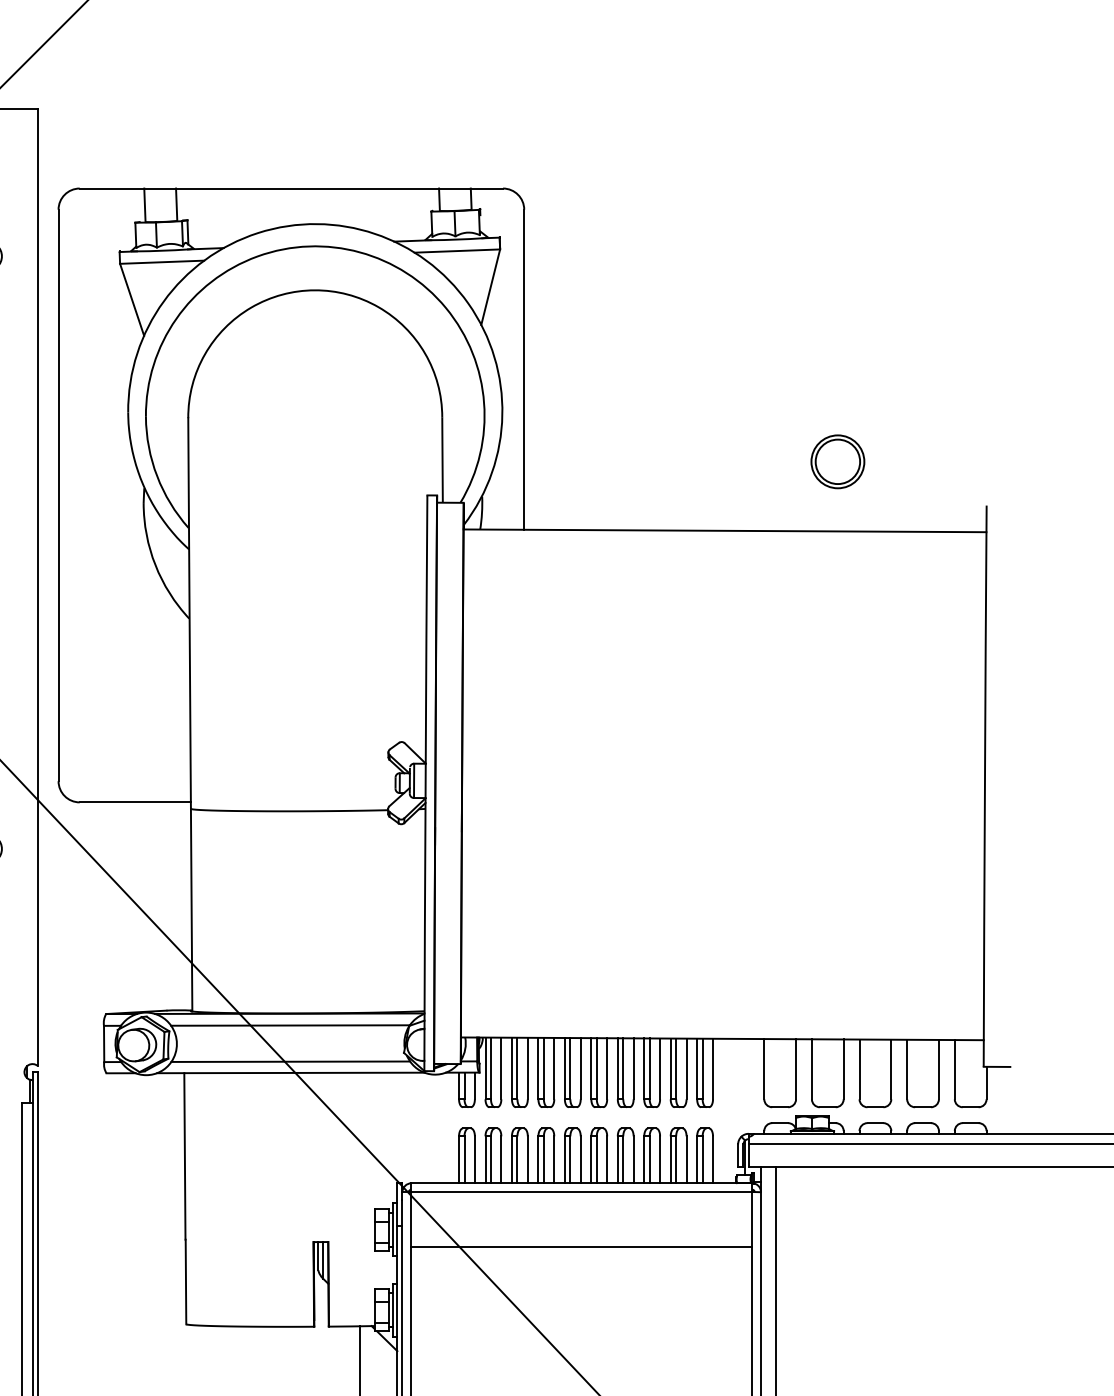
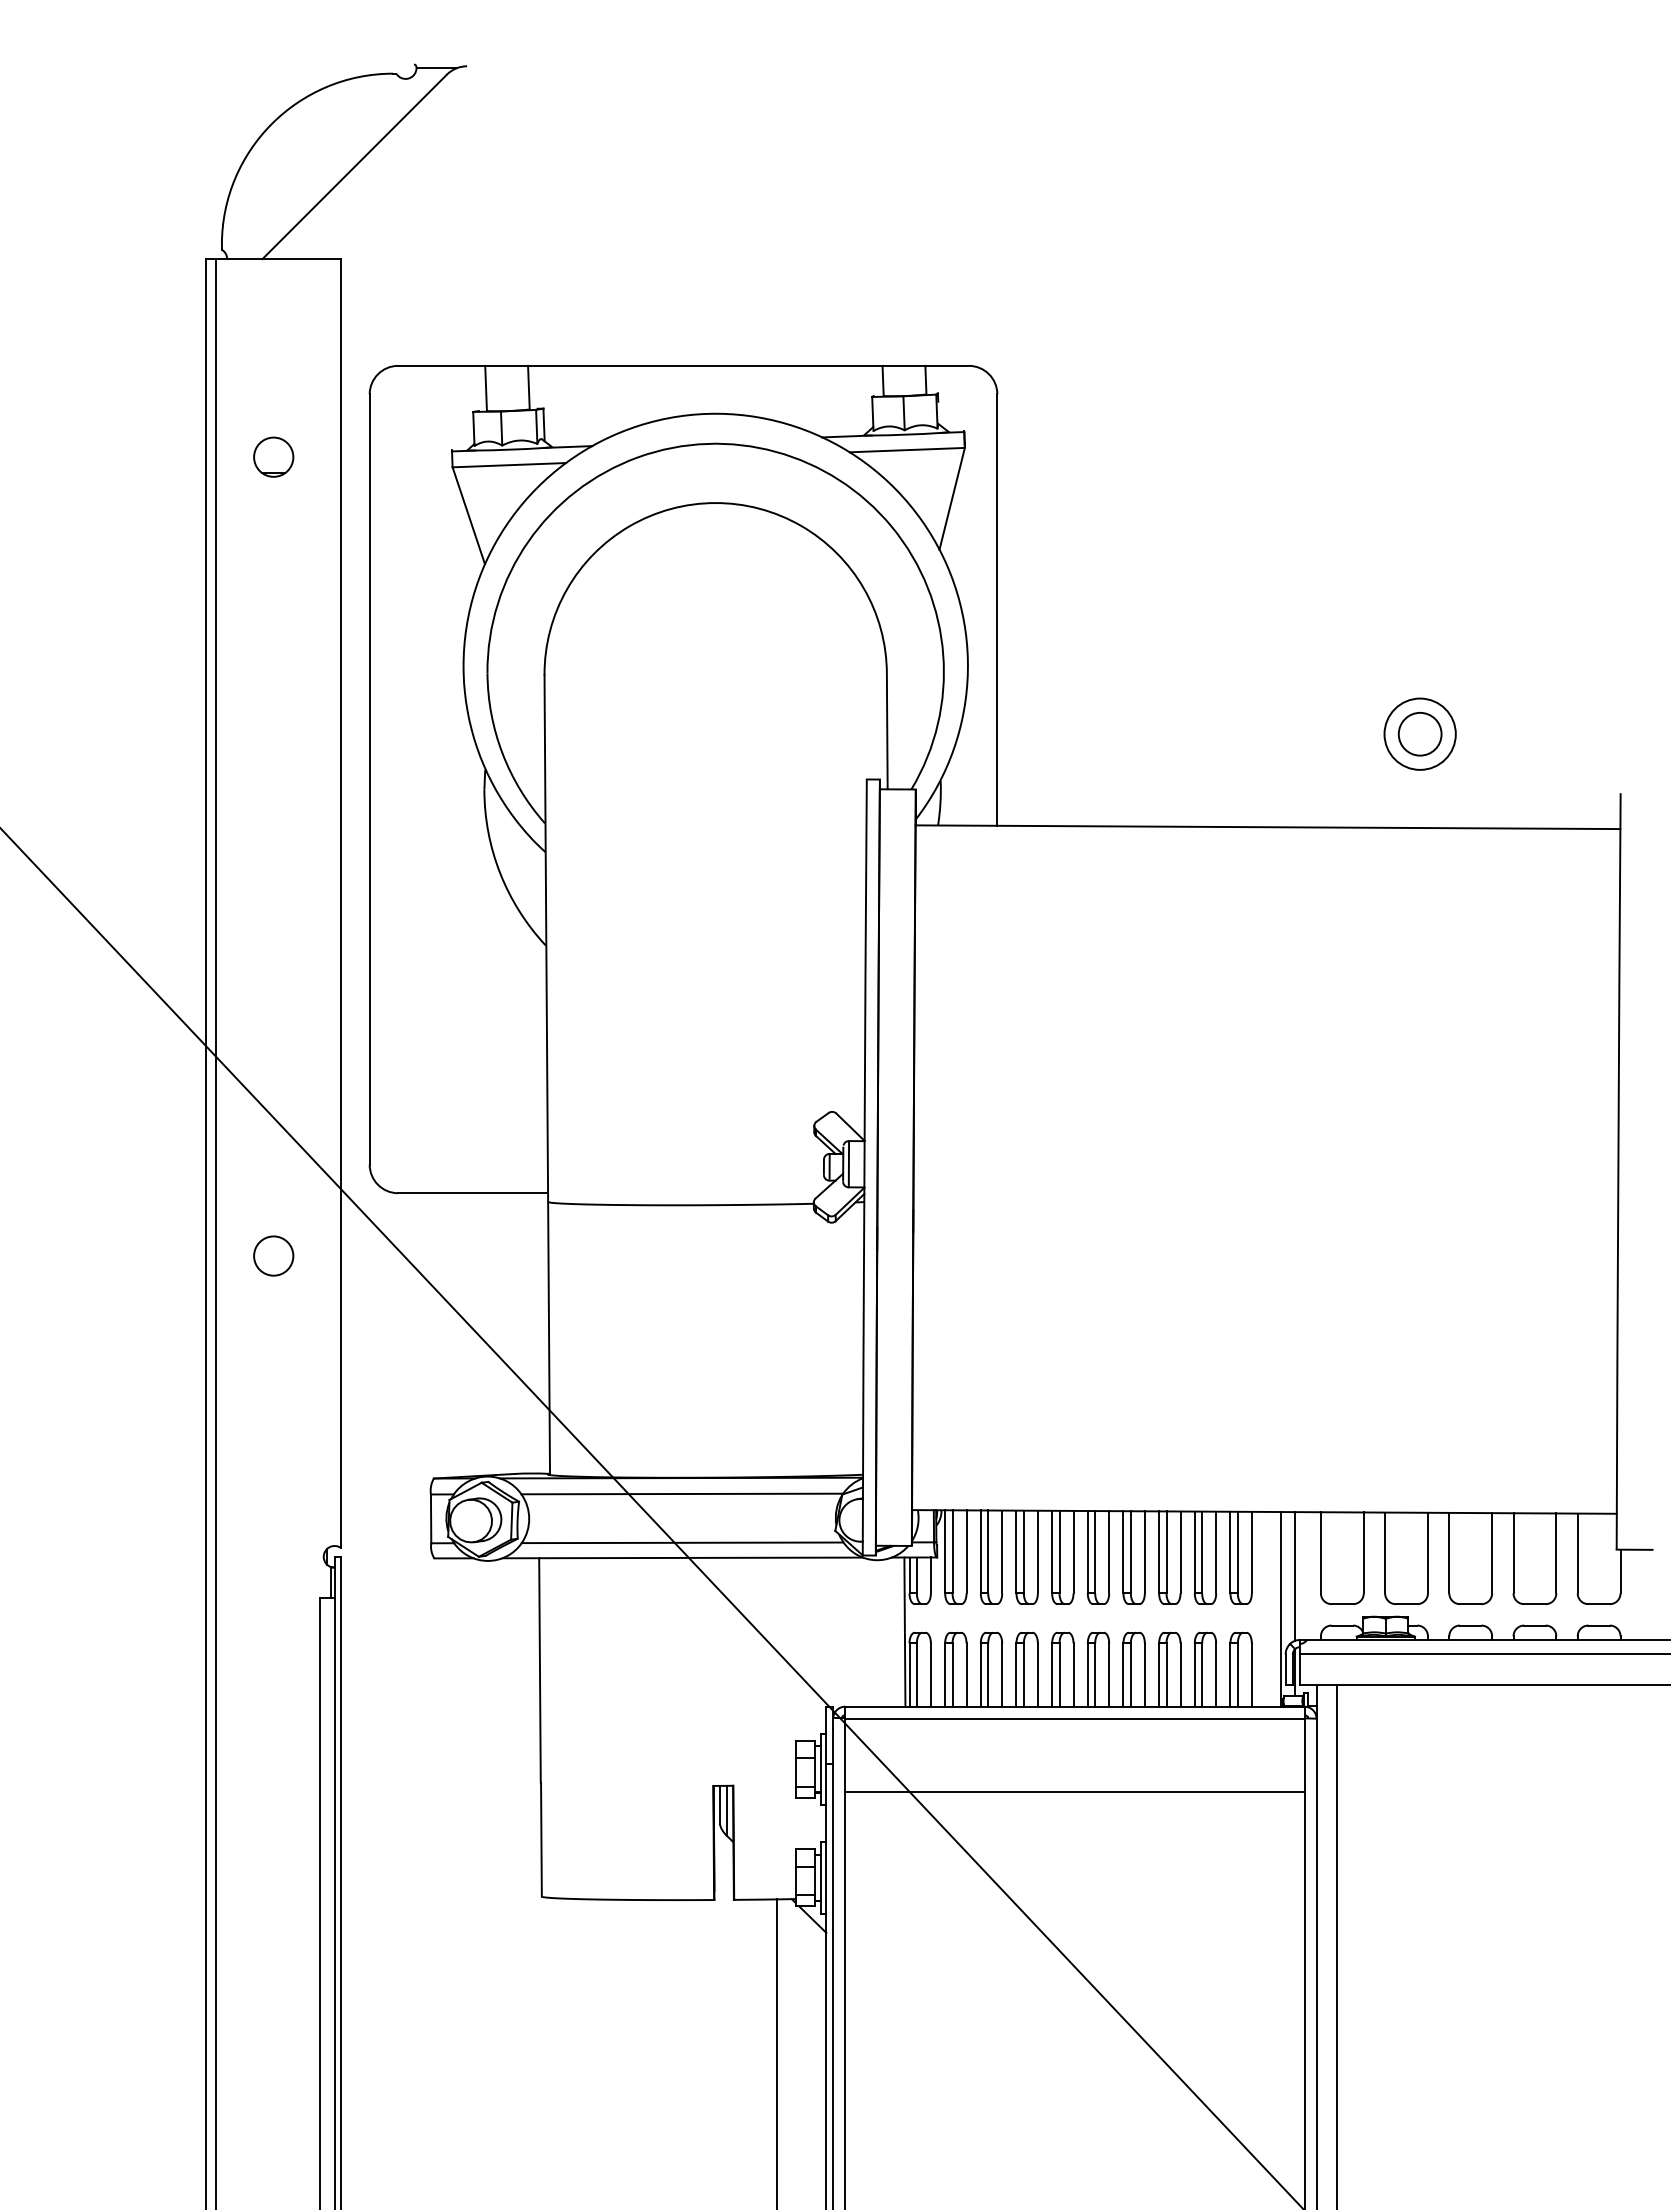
circle: (837, 461) -> (1419, 733), size x0.71
line: (745, 1086) -> (1295, 1576), added
line: (734, 1111) -> (1280, 1609), added
line: (455, 1127) -> (904, 1631), added

